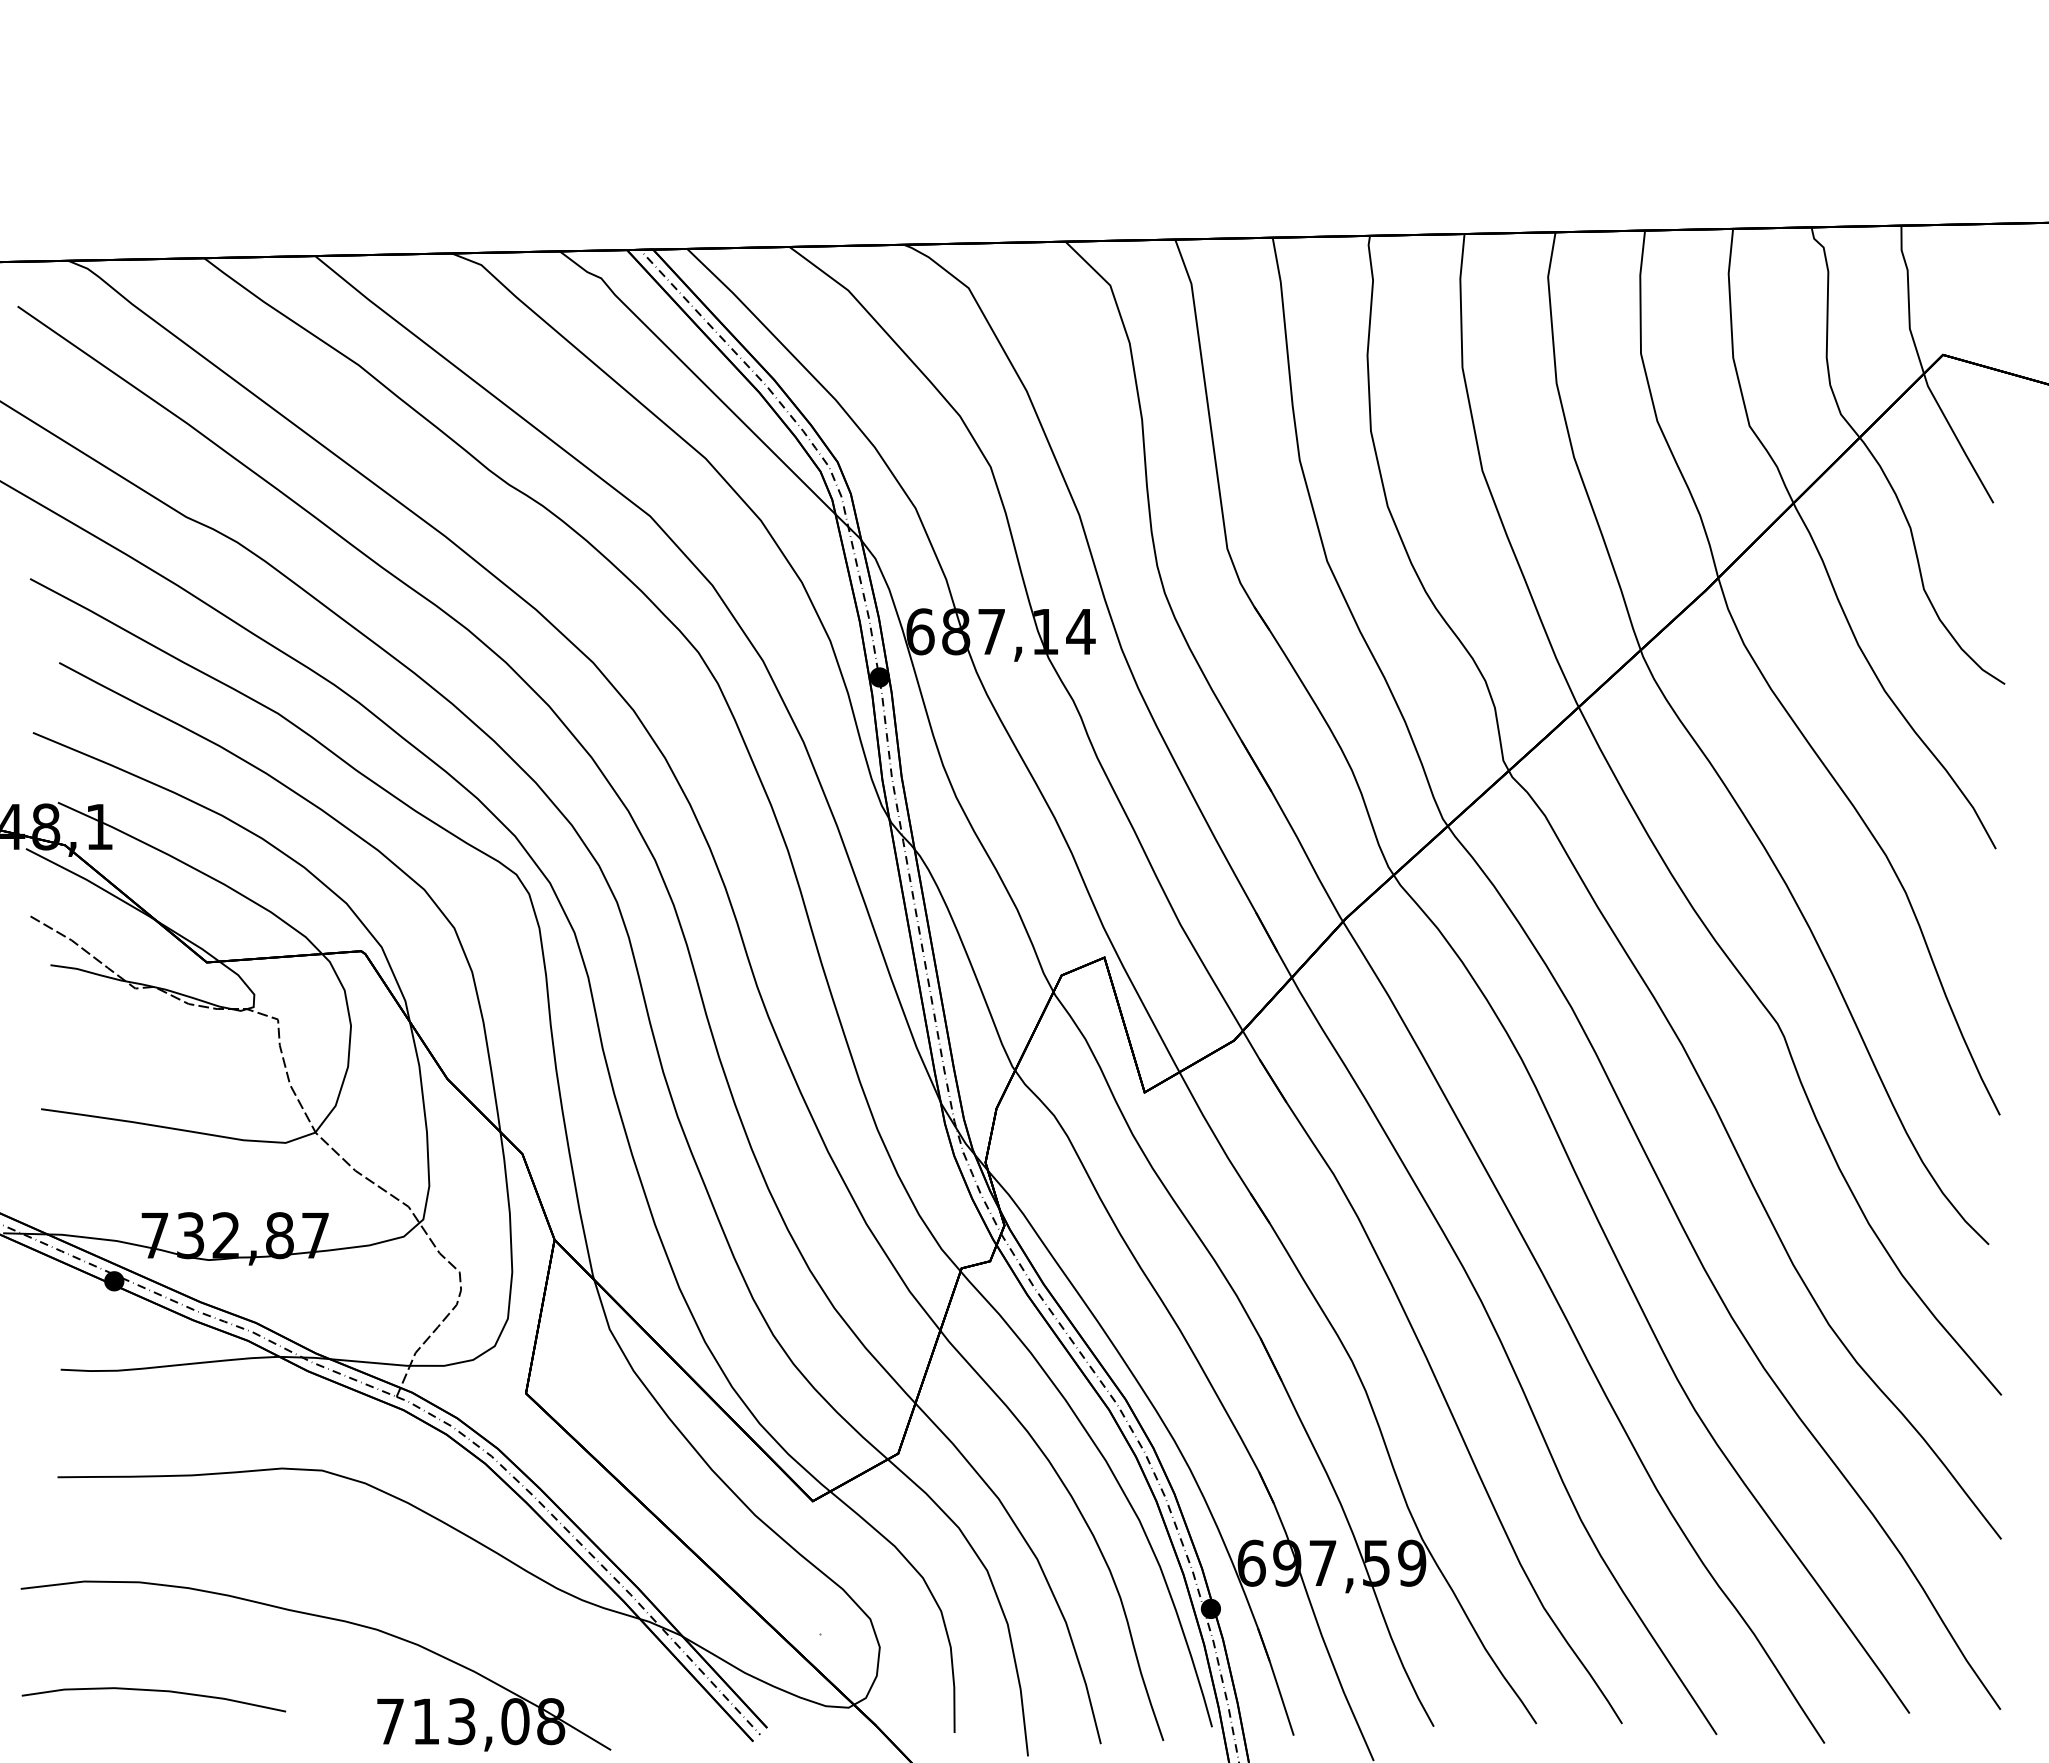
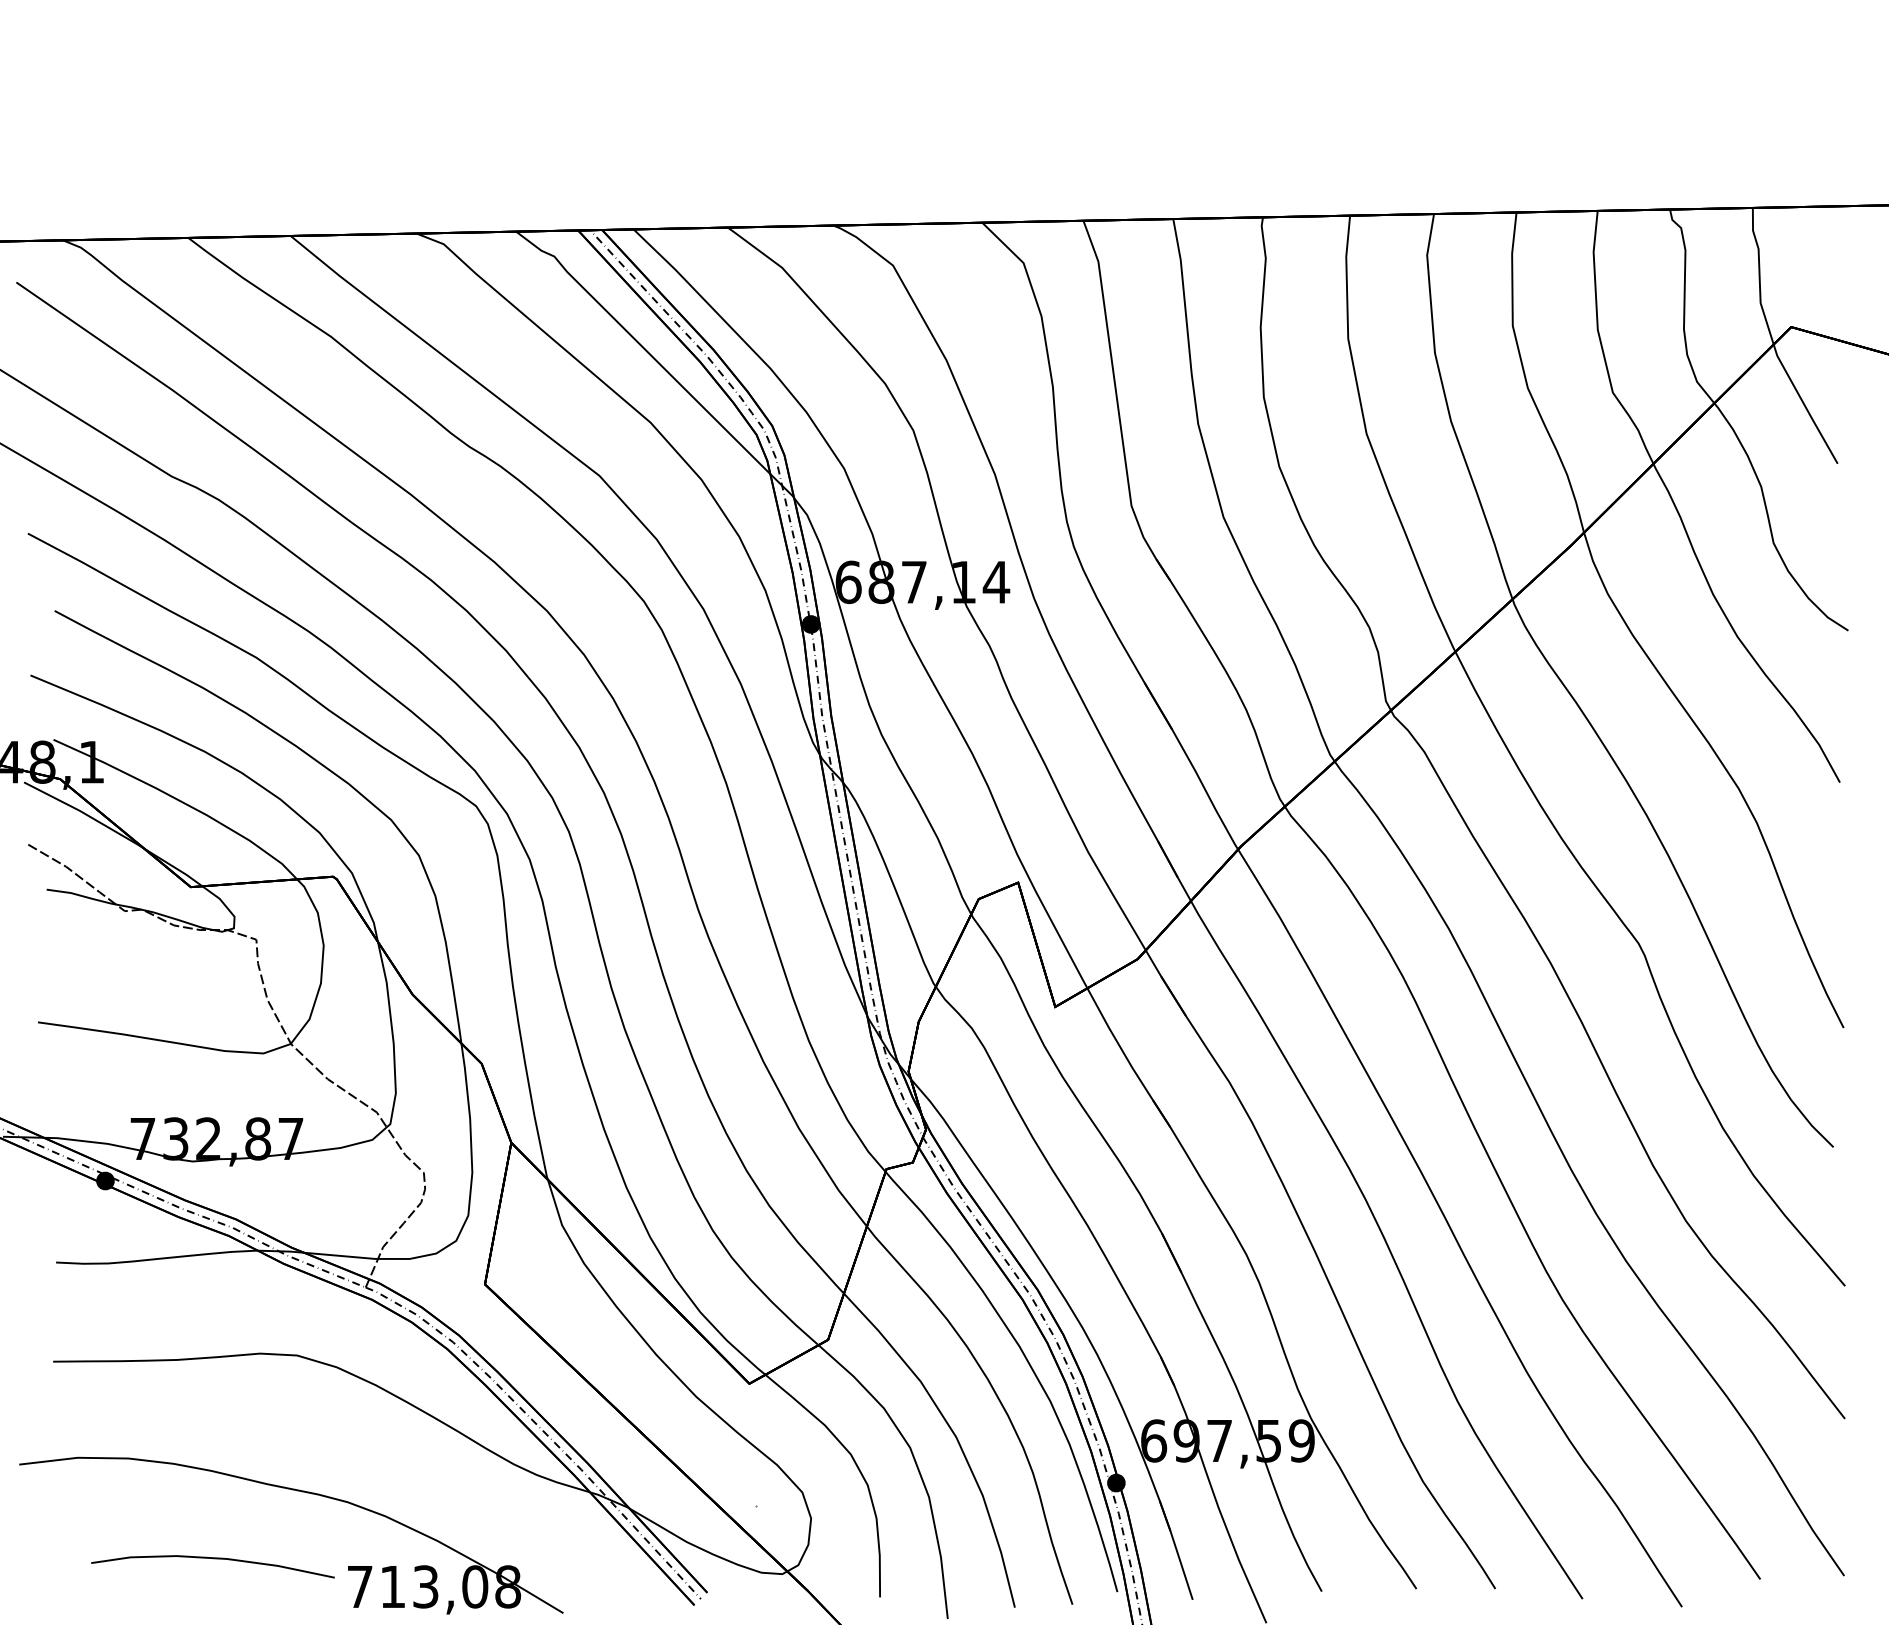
curve: (153, 1691) -> (212, 1559), moved

